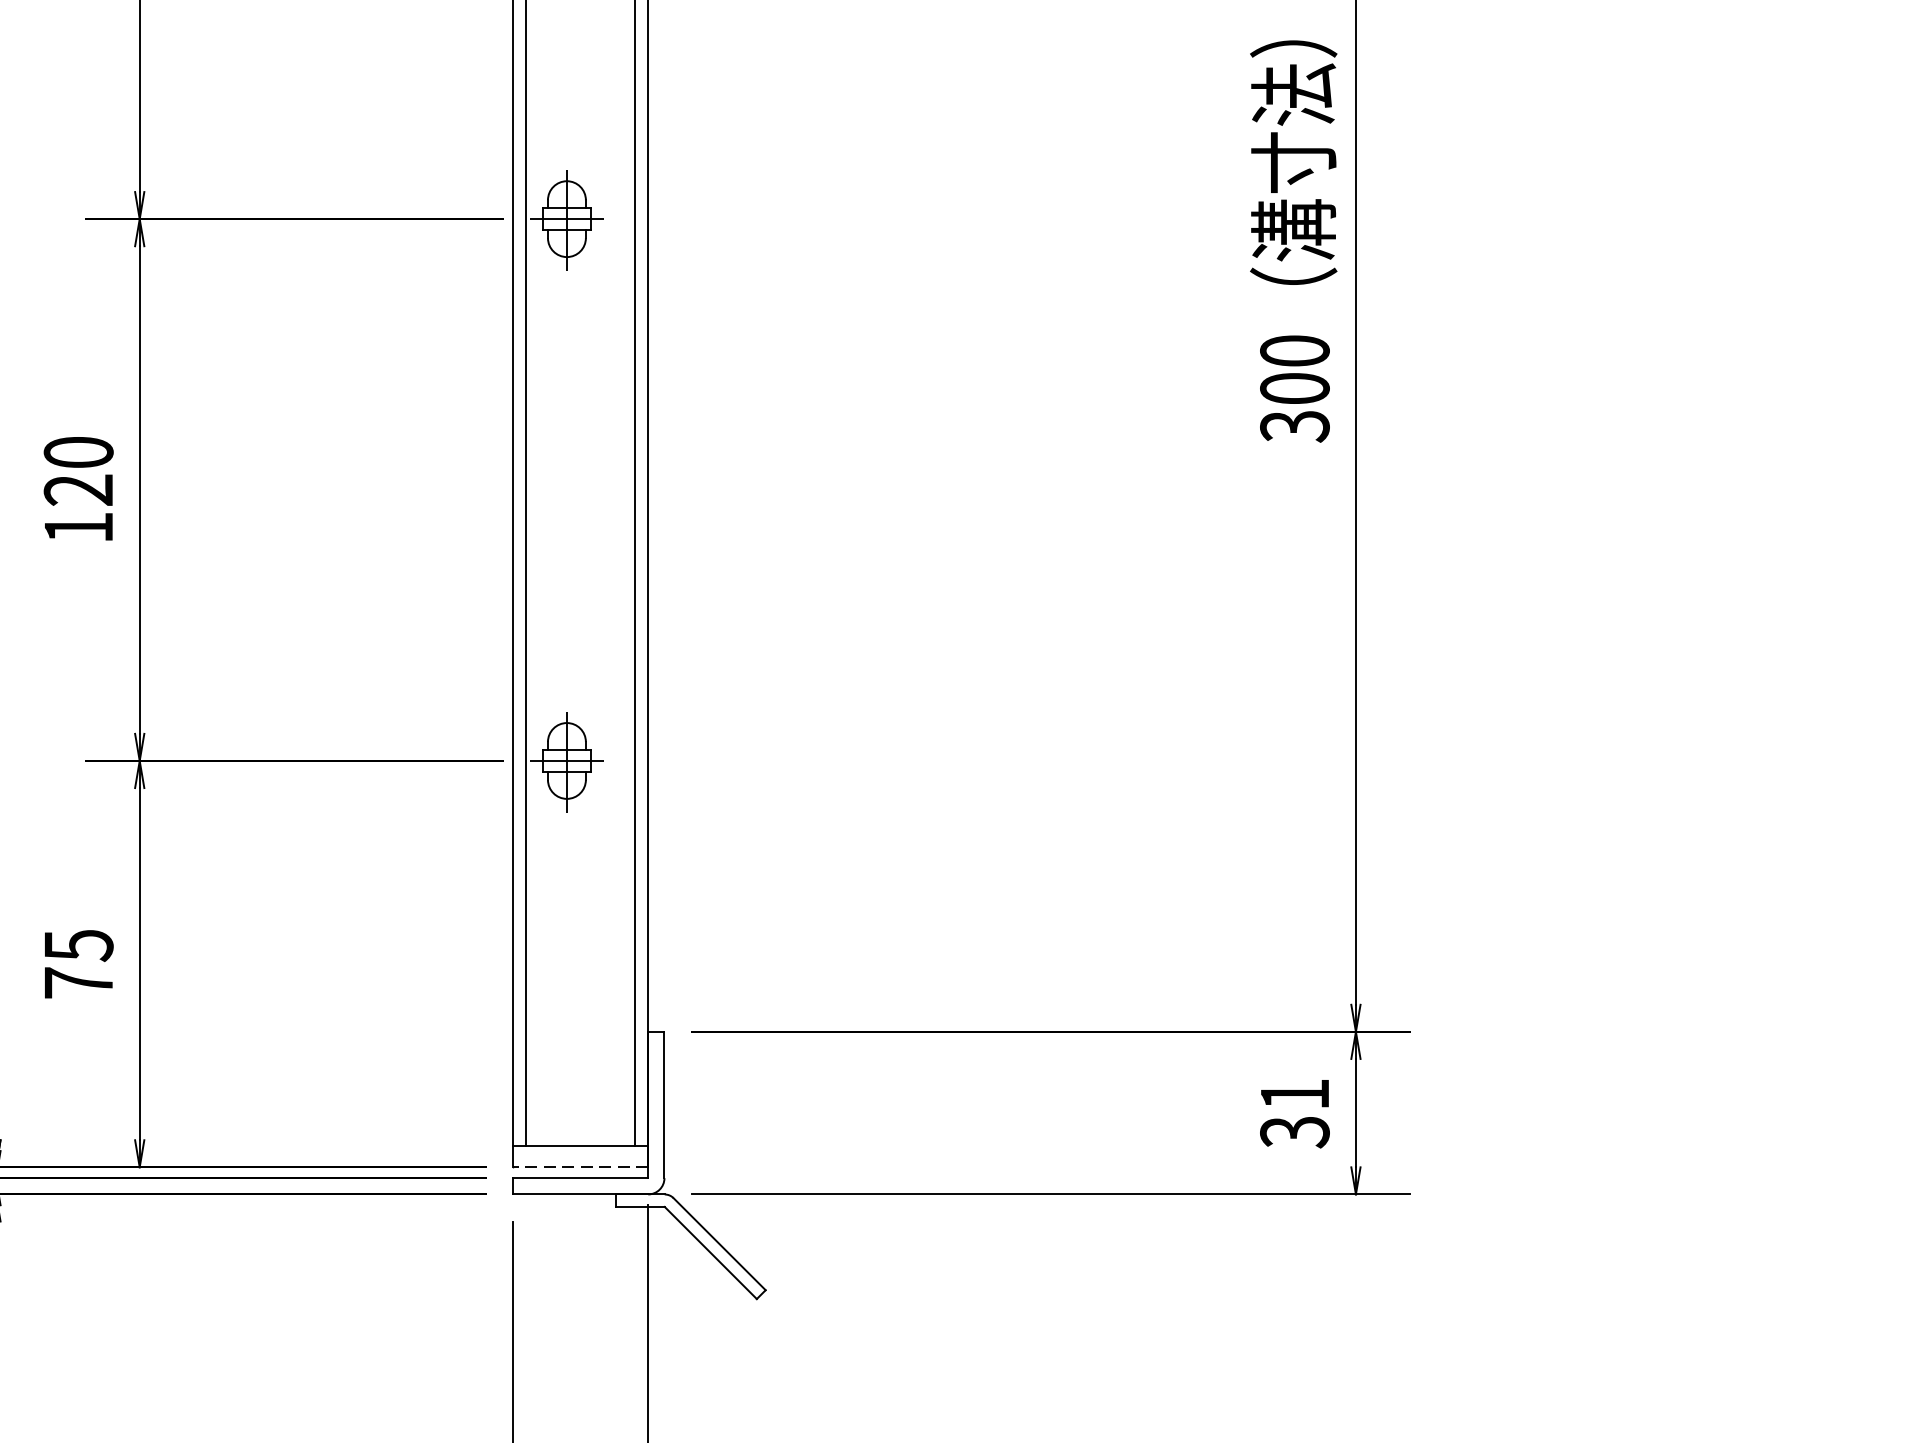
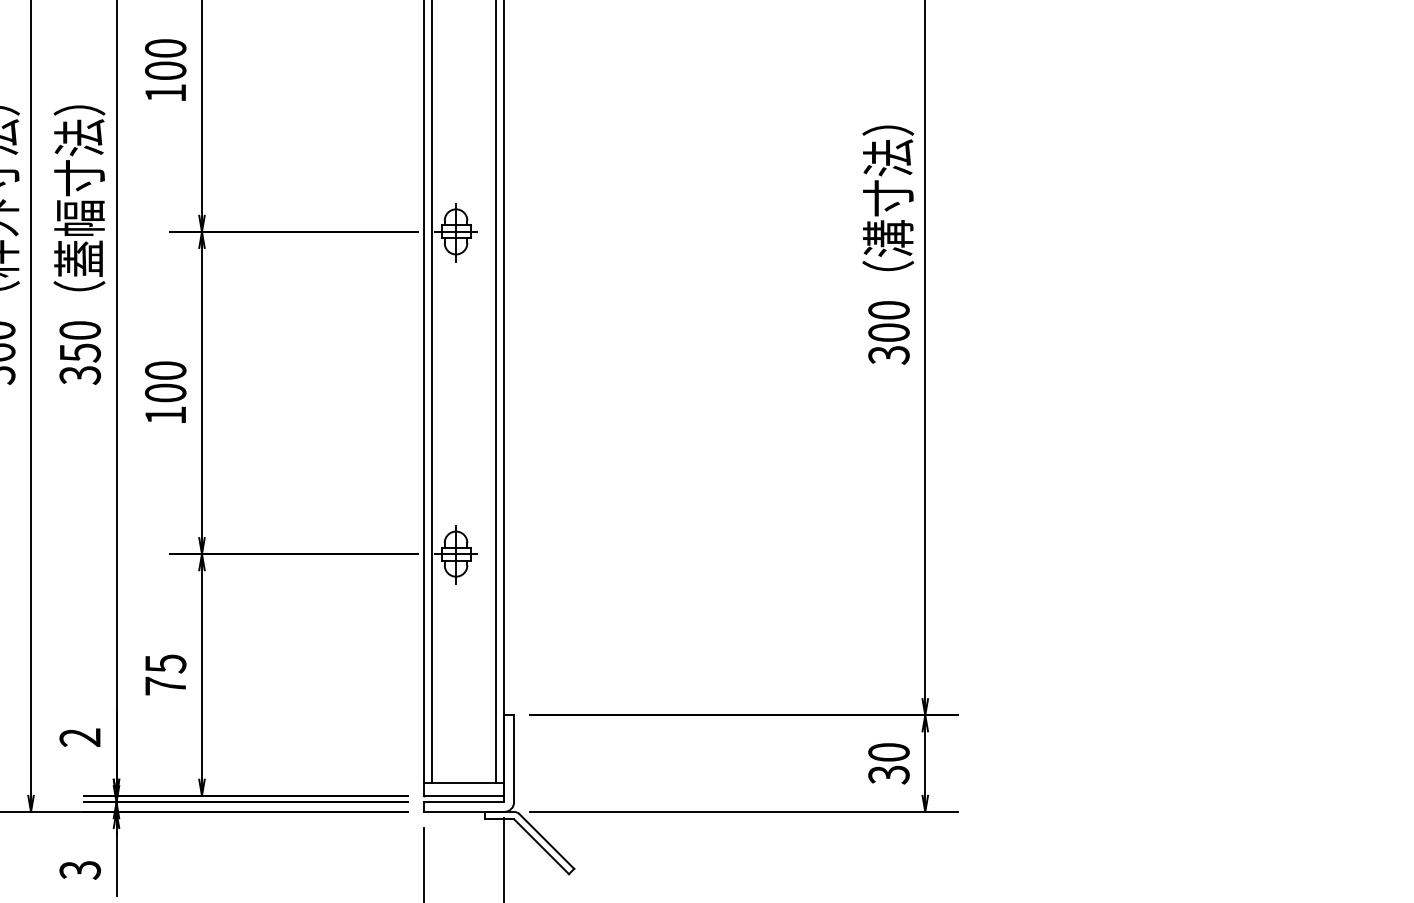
text: (78, 489) -> (165, 392), 120 -> 100
text: (1294, 1094) -> (888, 752), 31 -> 30
line: (579, 1166) -> (463, 795), dashed -> solid

